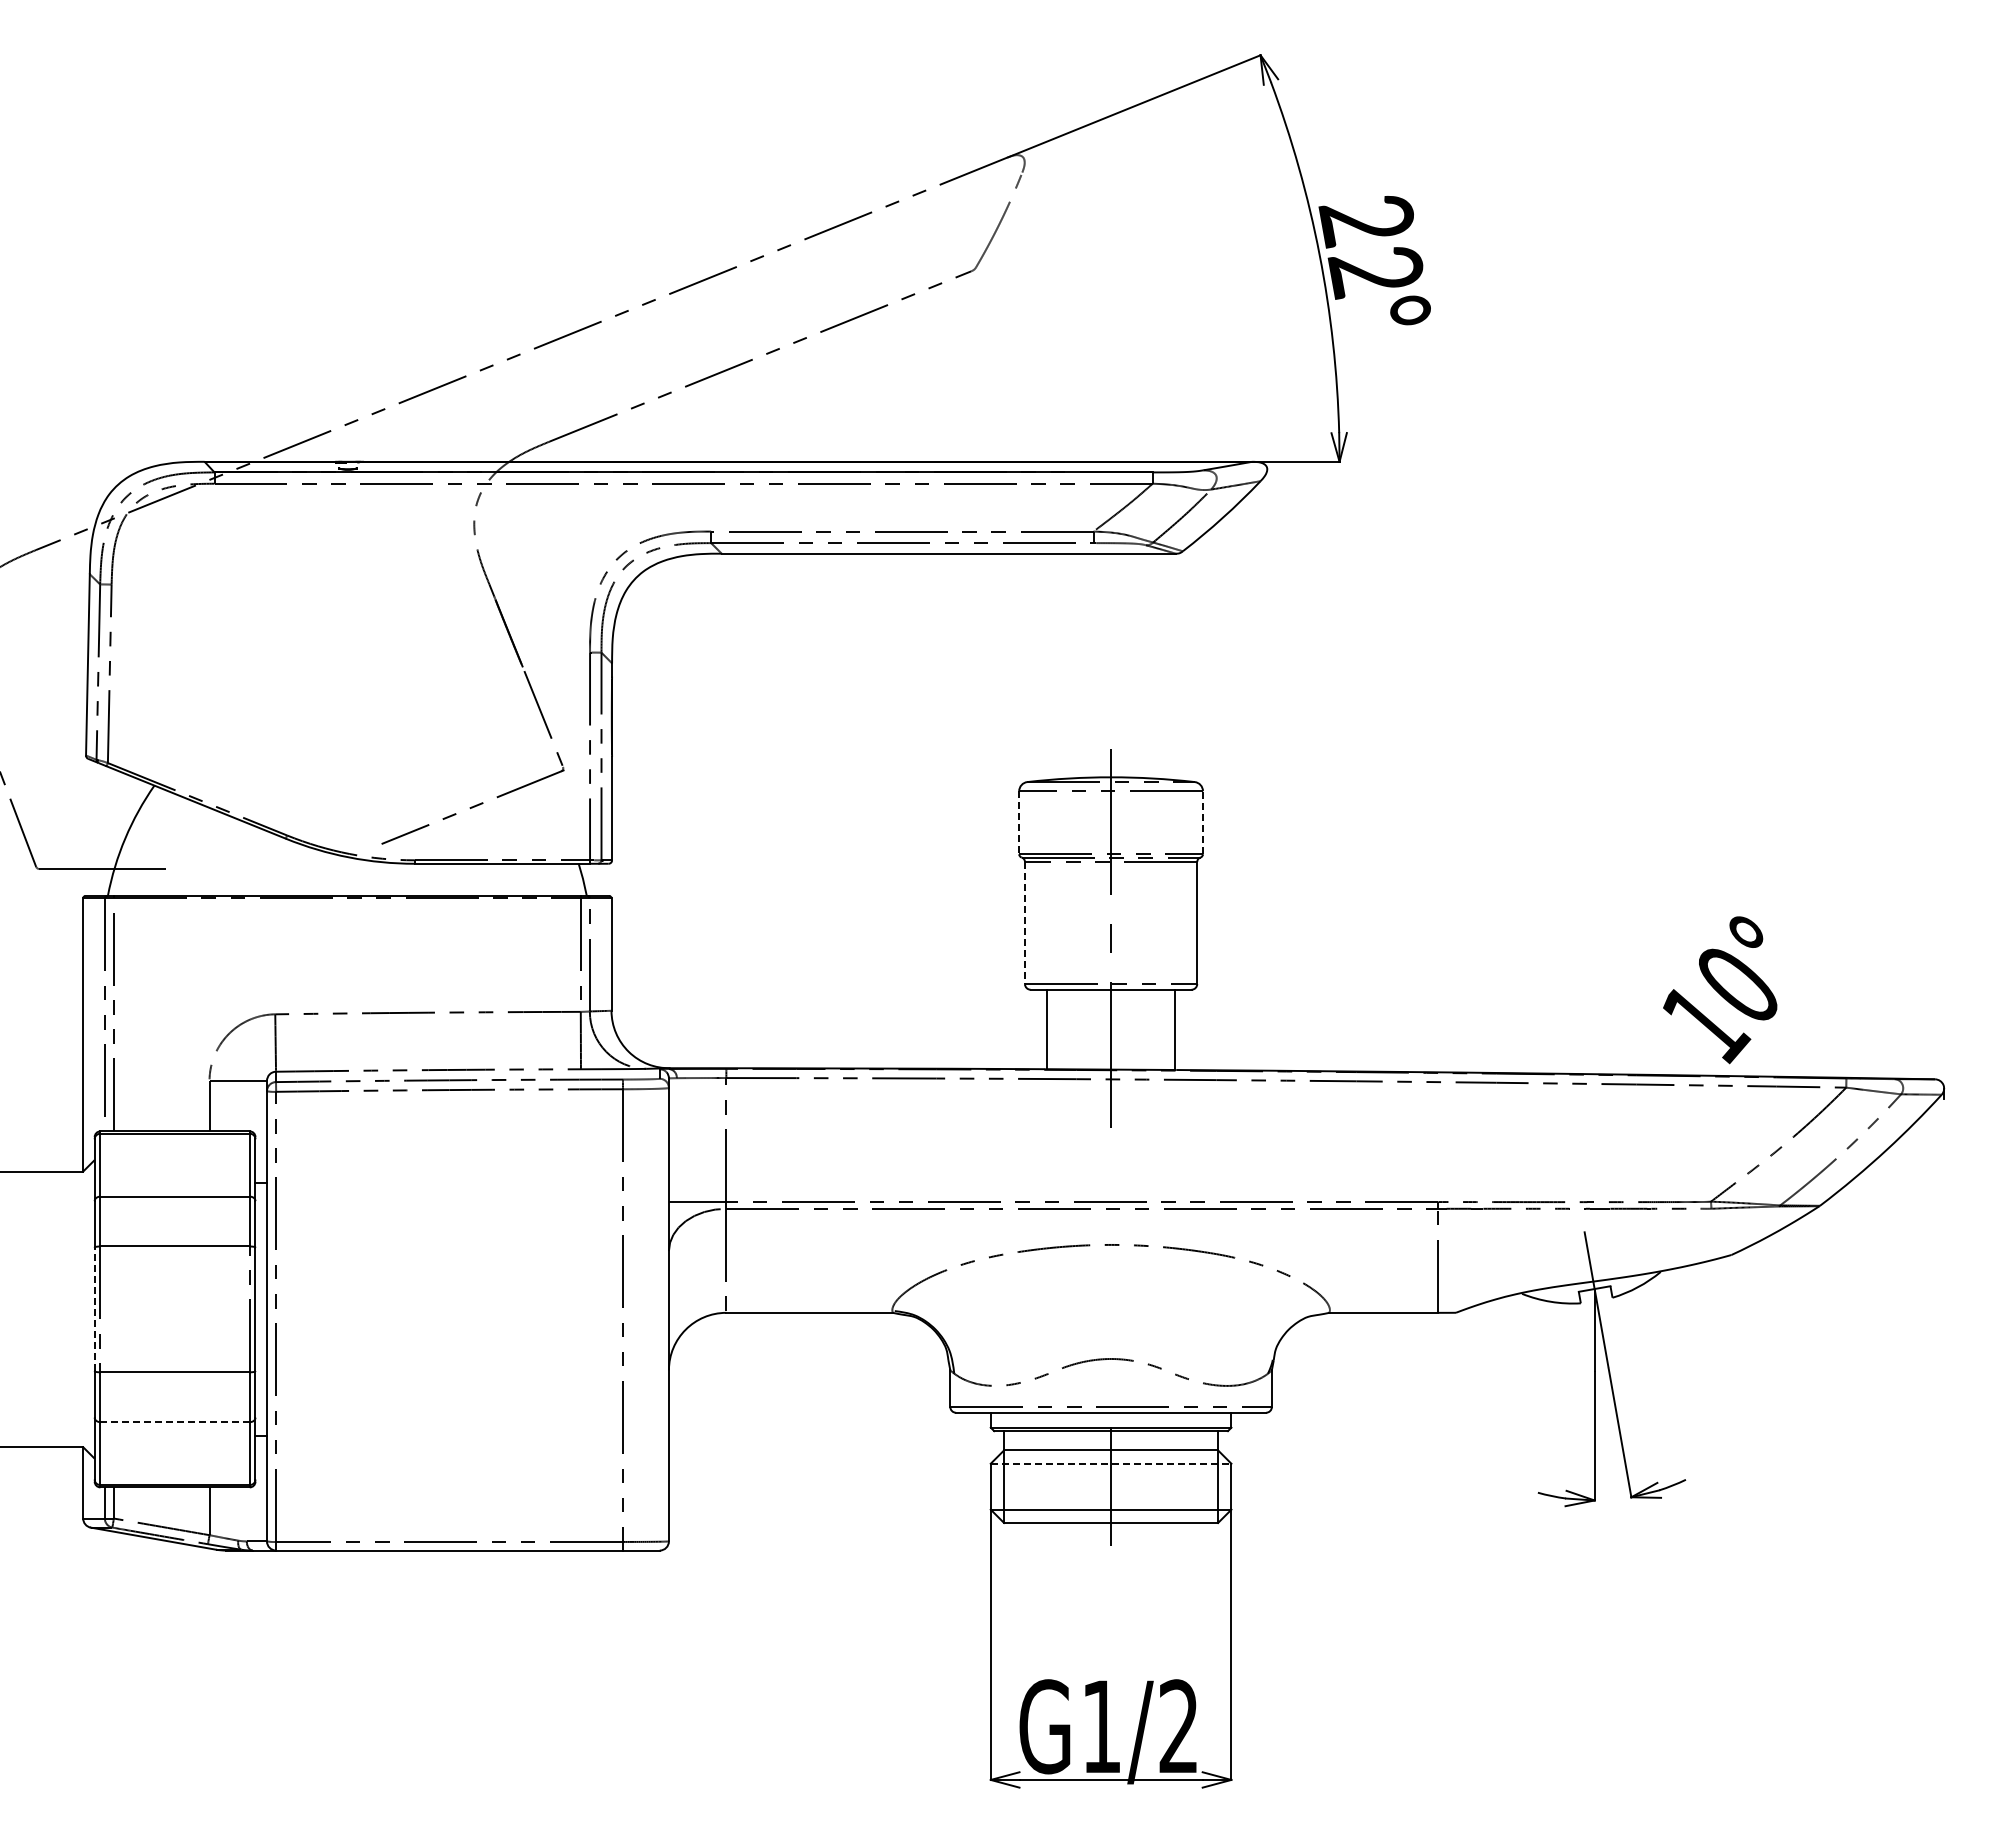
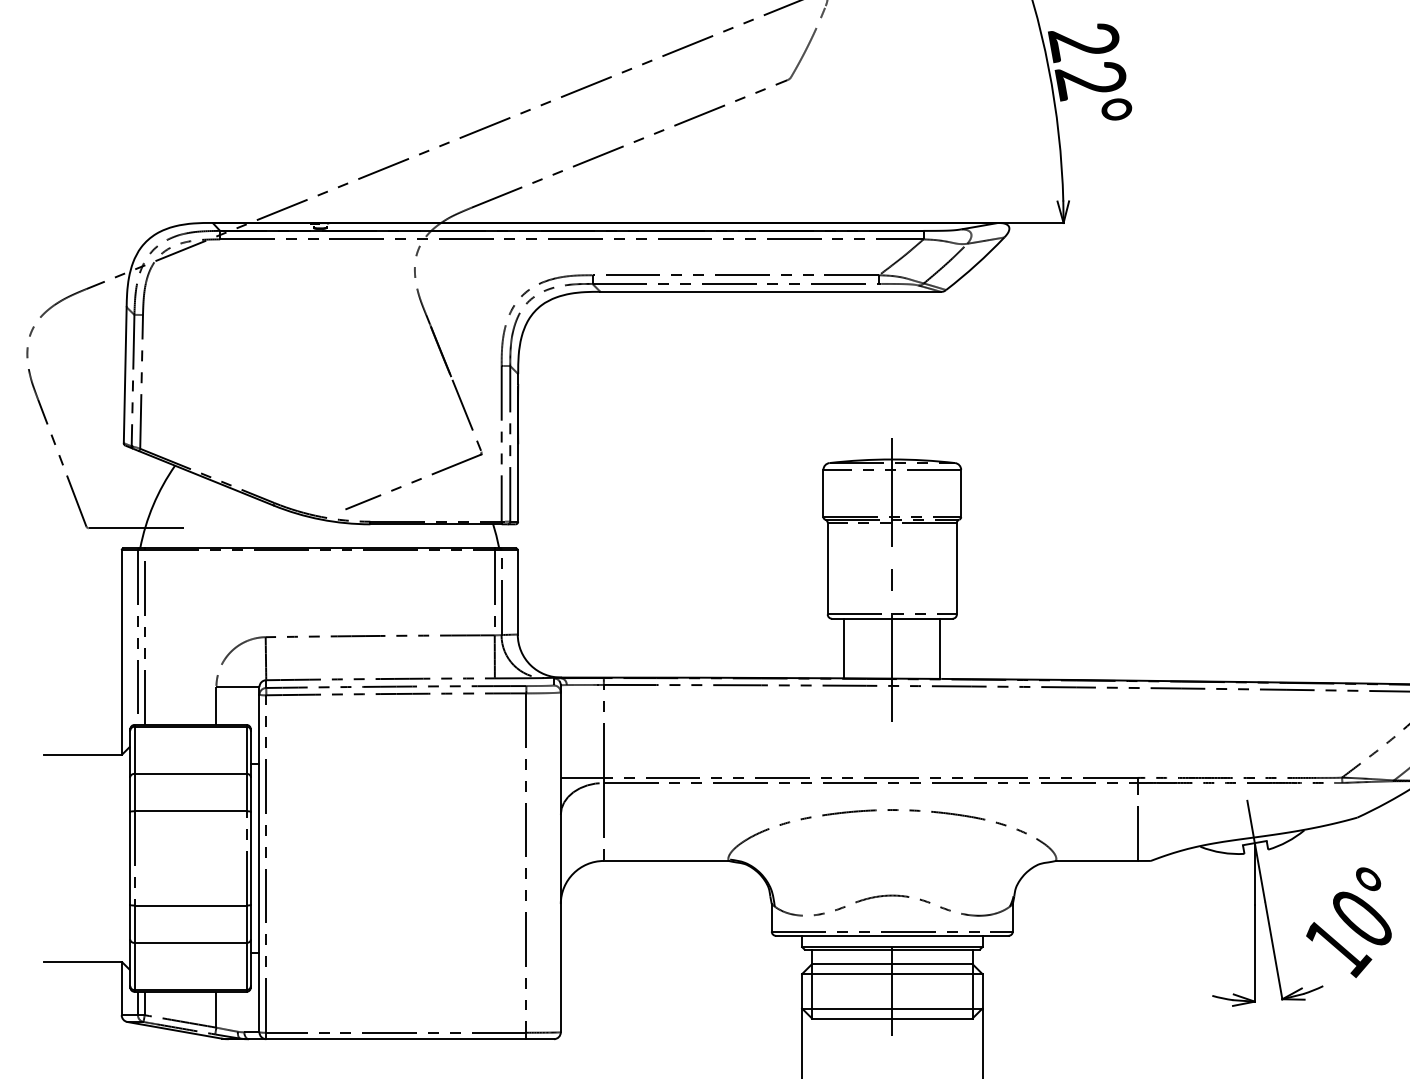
line: (1019, 822) -> (823, 493), dashed -> solid
line: (1202, 822) -> (960, 493), dashed -> solid
line: (1024, 923) -> (827, 569), dashed -> solid
text: (1720, 990) -> (1349, 922), moved
line: (94, 1309) -> (130, 858), dashed -> solid
line: (175, 1422) -> (190, 943), dashed -> solid
line: (1111, 1463) -> (892, 973), dashed -> solid

